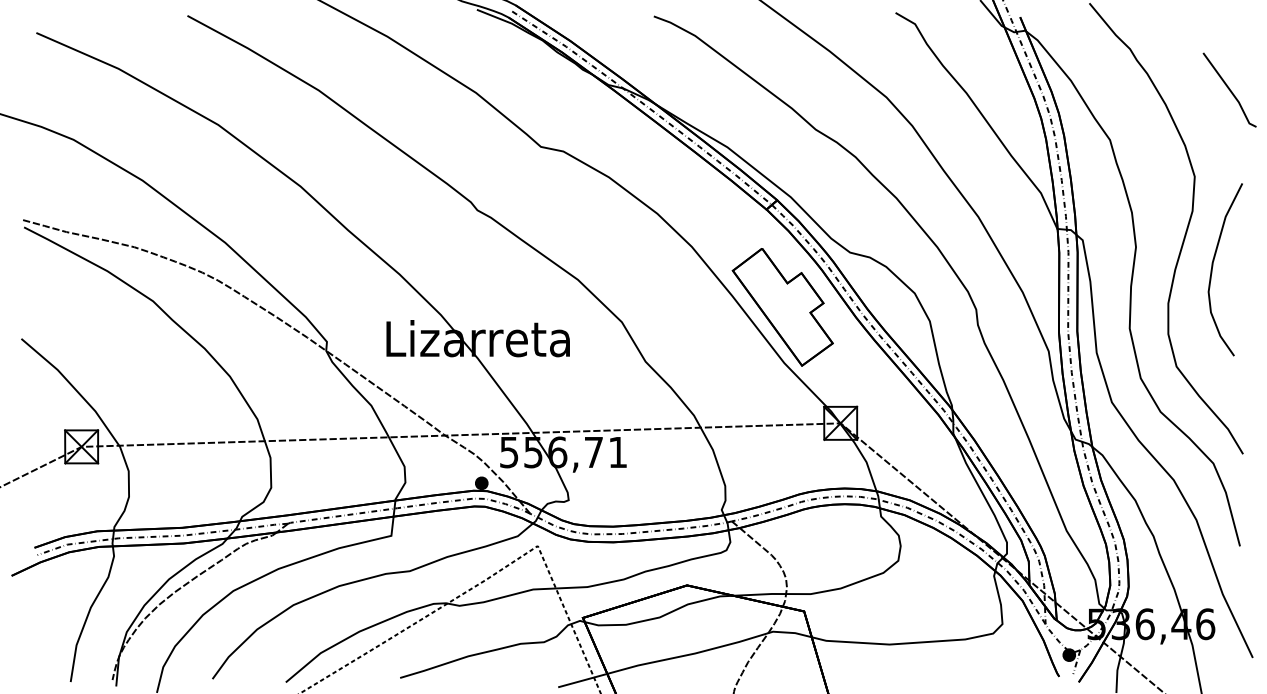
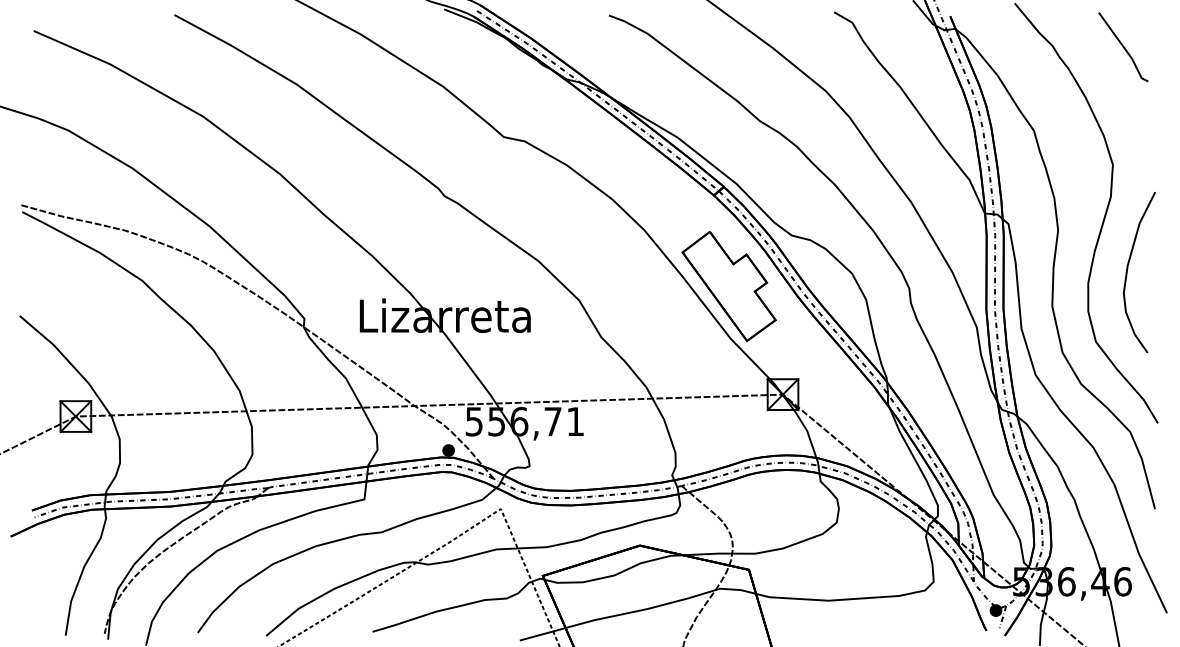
line: (1229, 90) -> (1123, 47), moved
curve: (1213, 266) -> (1128, 269), moved

